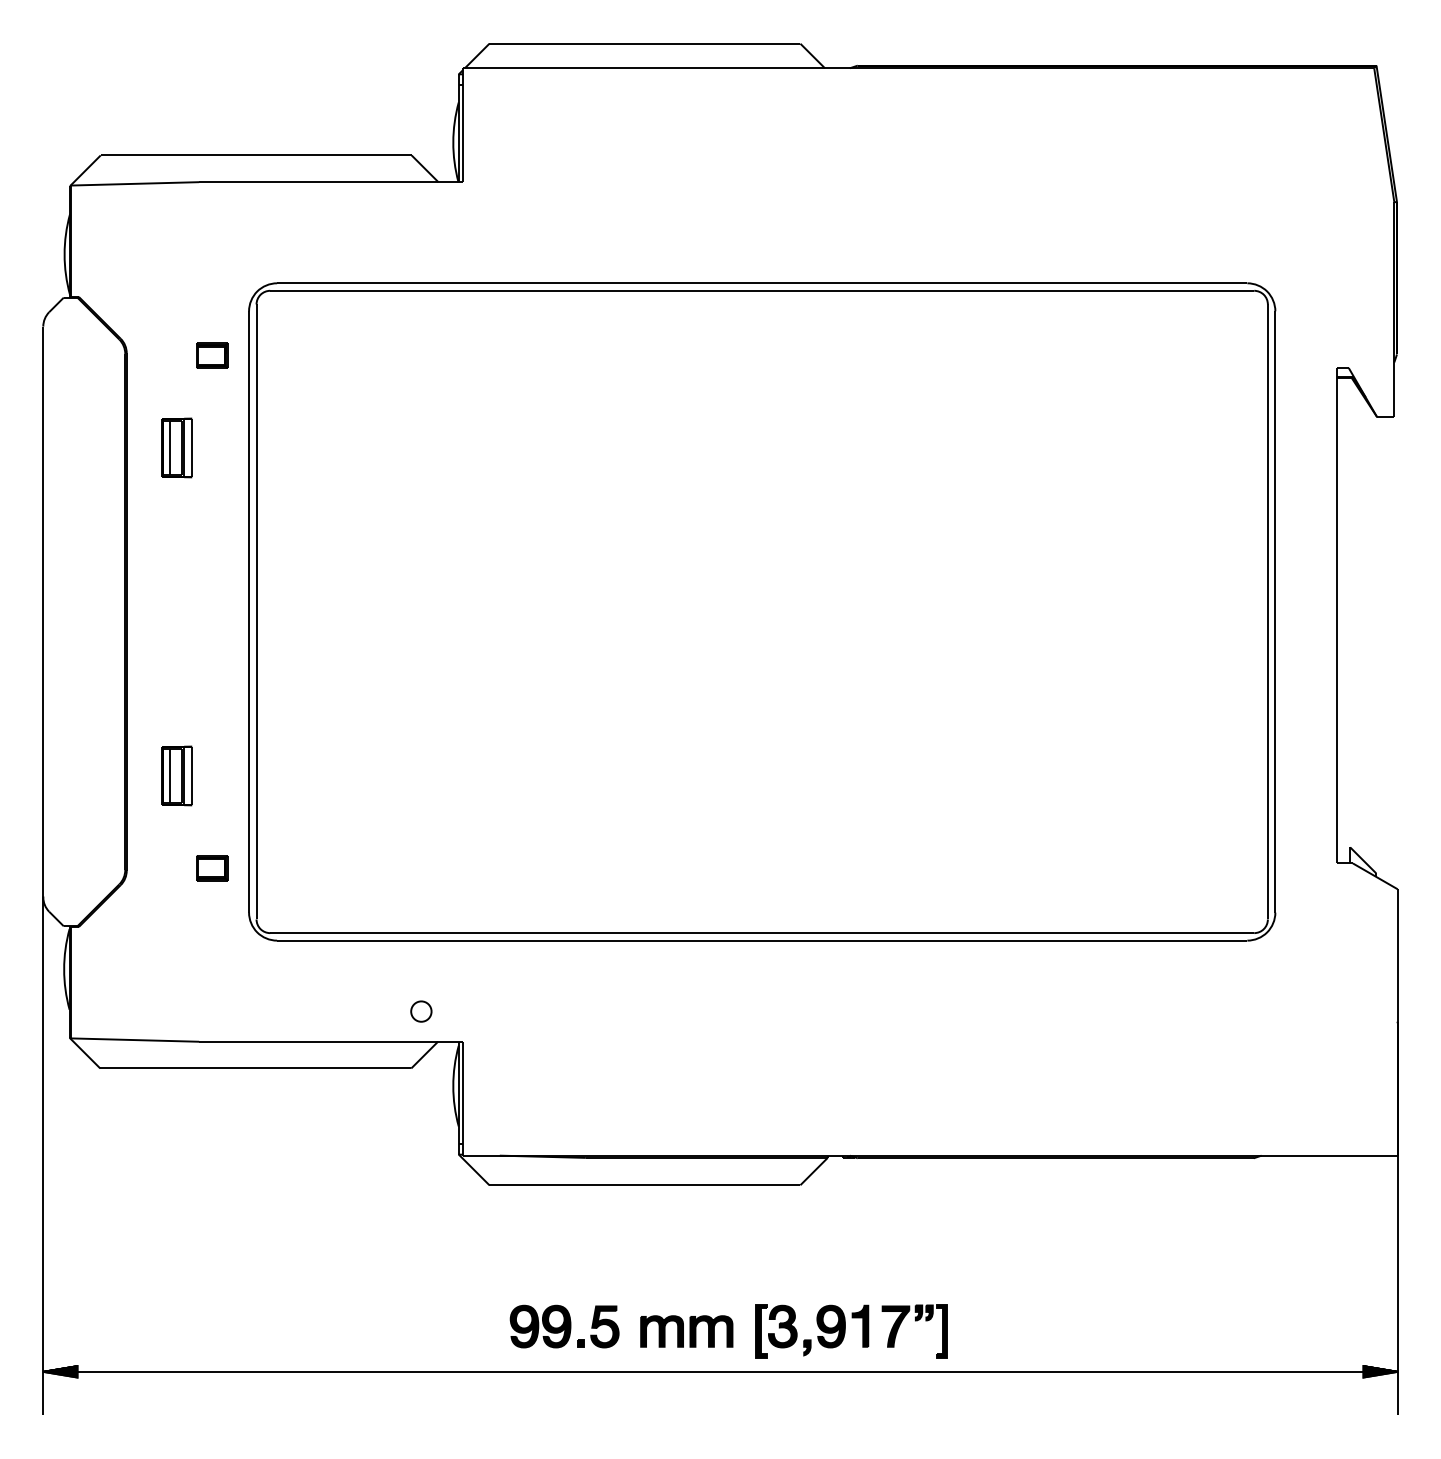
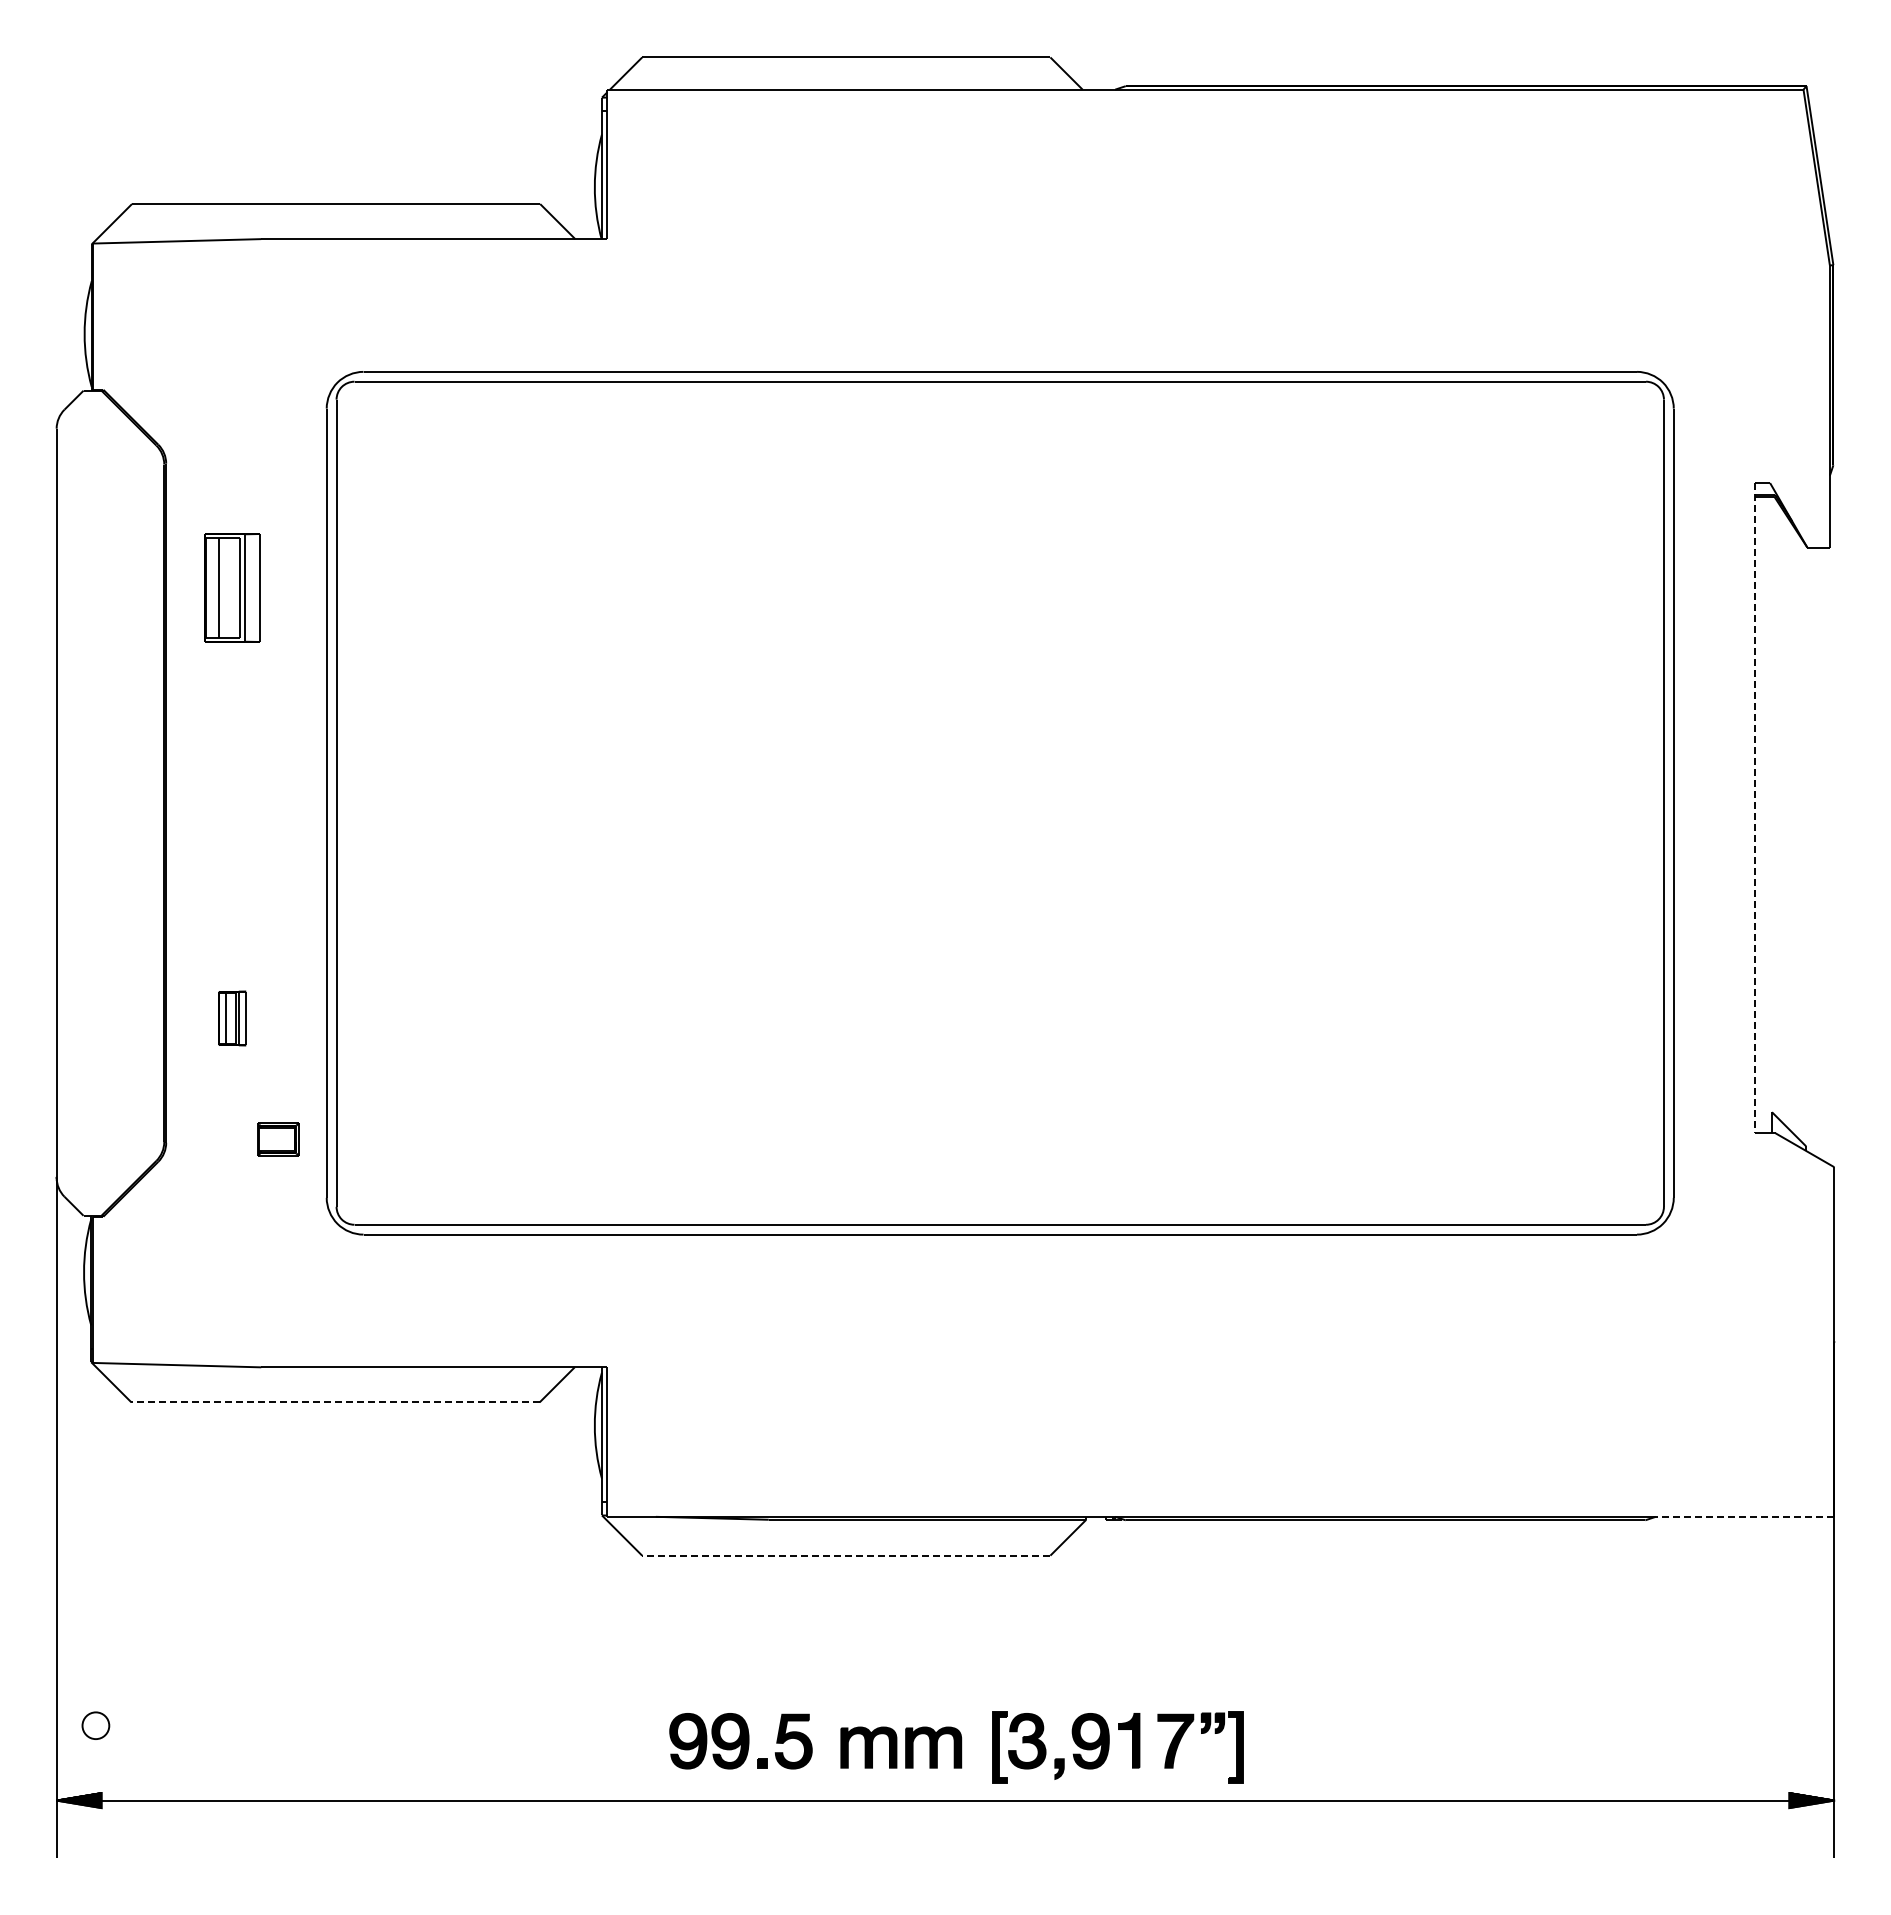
part: (212, 355) -> (278, 466), removed
part: (177, 447) -> (232, 587), size x1.4
line: (1336, 615) -> (1754, 808), solid -> dashed
part: (177, 775) -> (232, 1018), size x0.7
part: (421, 1011) -> (95, 1725), moved
line: (255, 1068) -> (335, 1402), solid -> dashed
line: (1329, 1155) -> (1744, 1516), solid -> dashed
line: (644, 1185) -> (845, 1555), solid -> dashed

